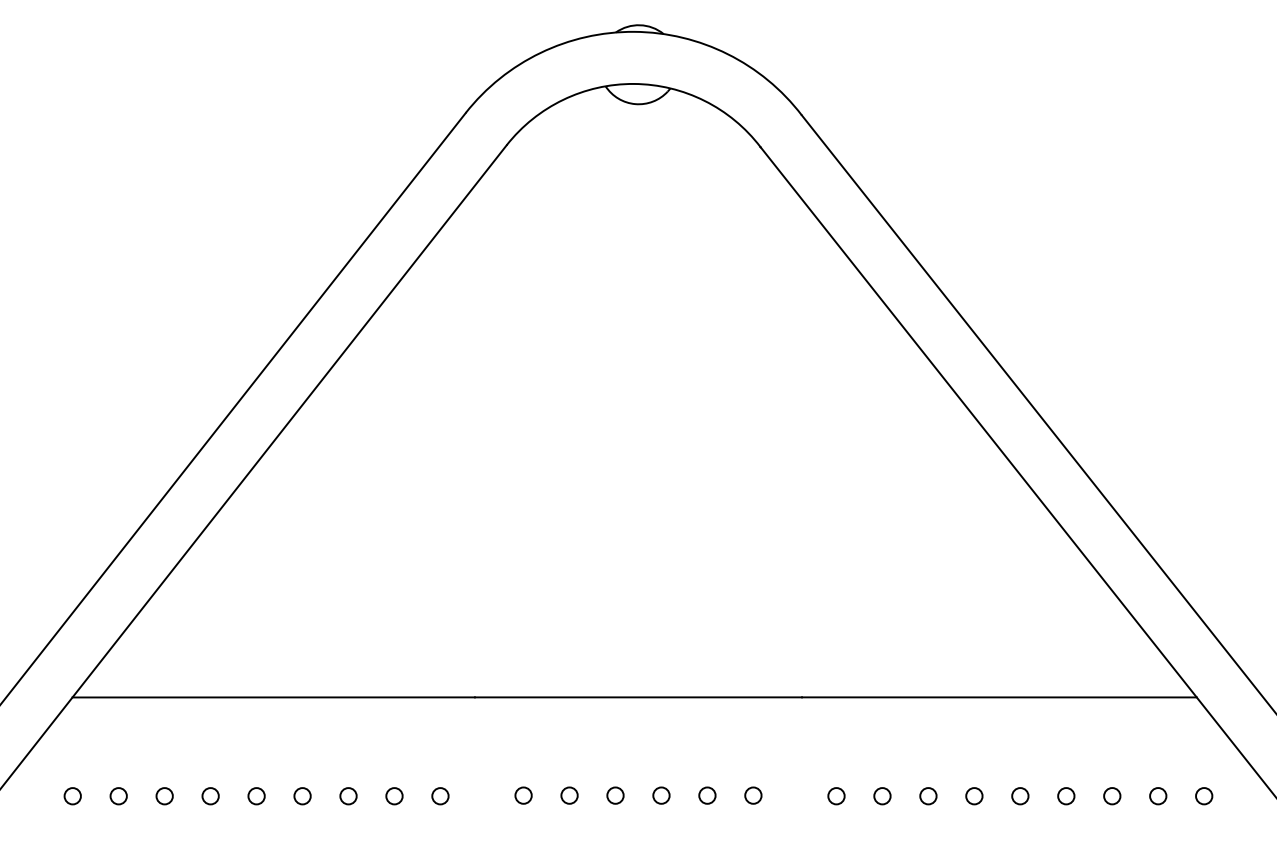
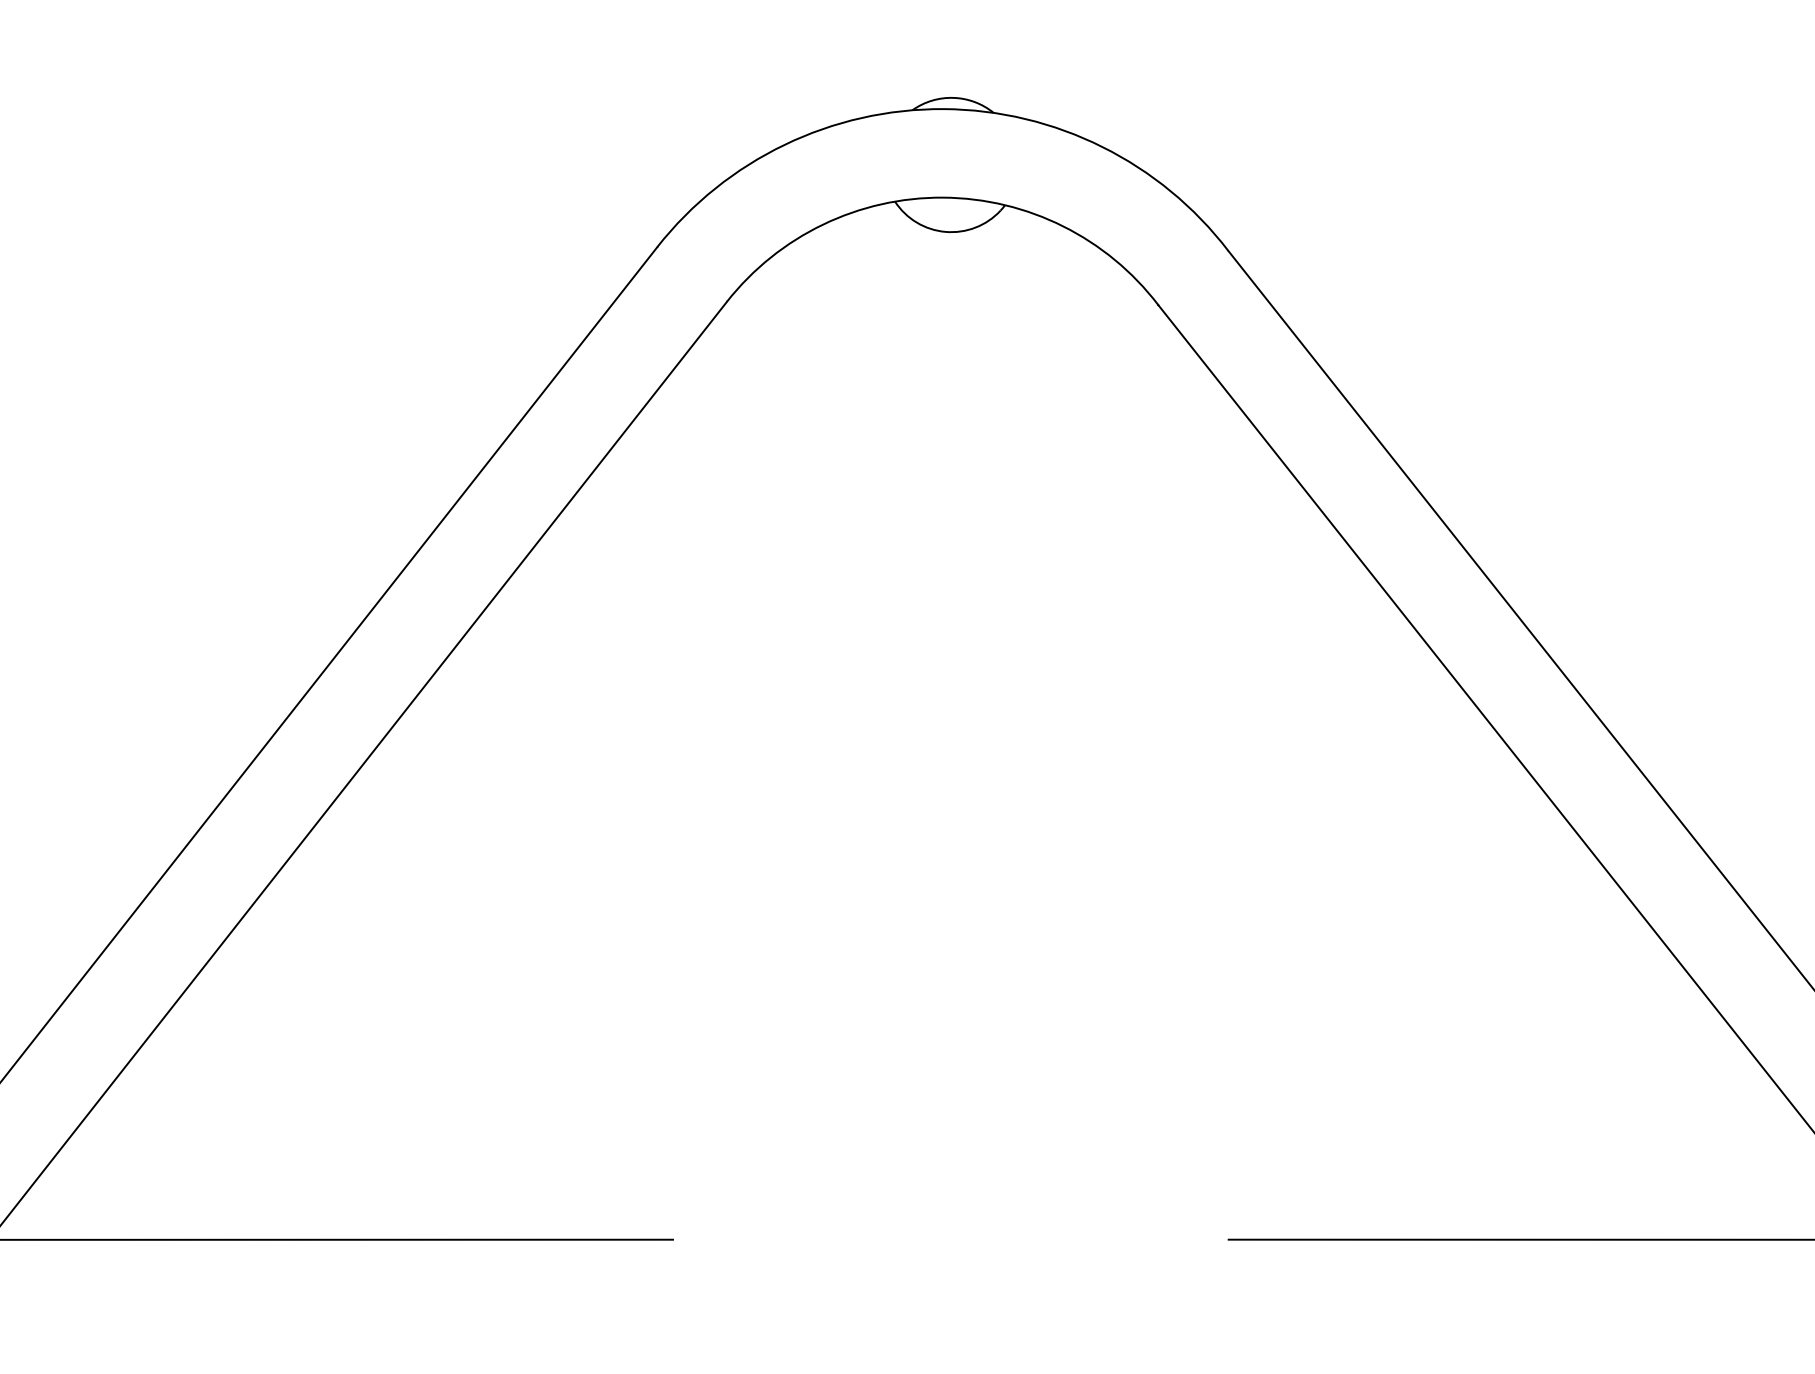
line: (638, 697) -> (950, 1239), removed

